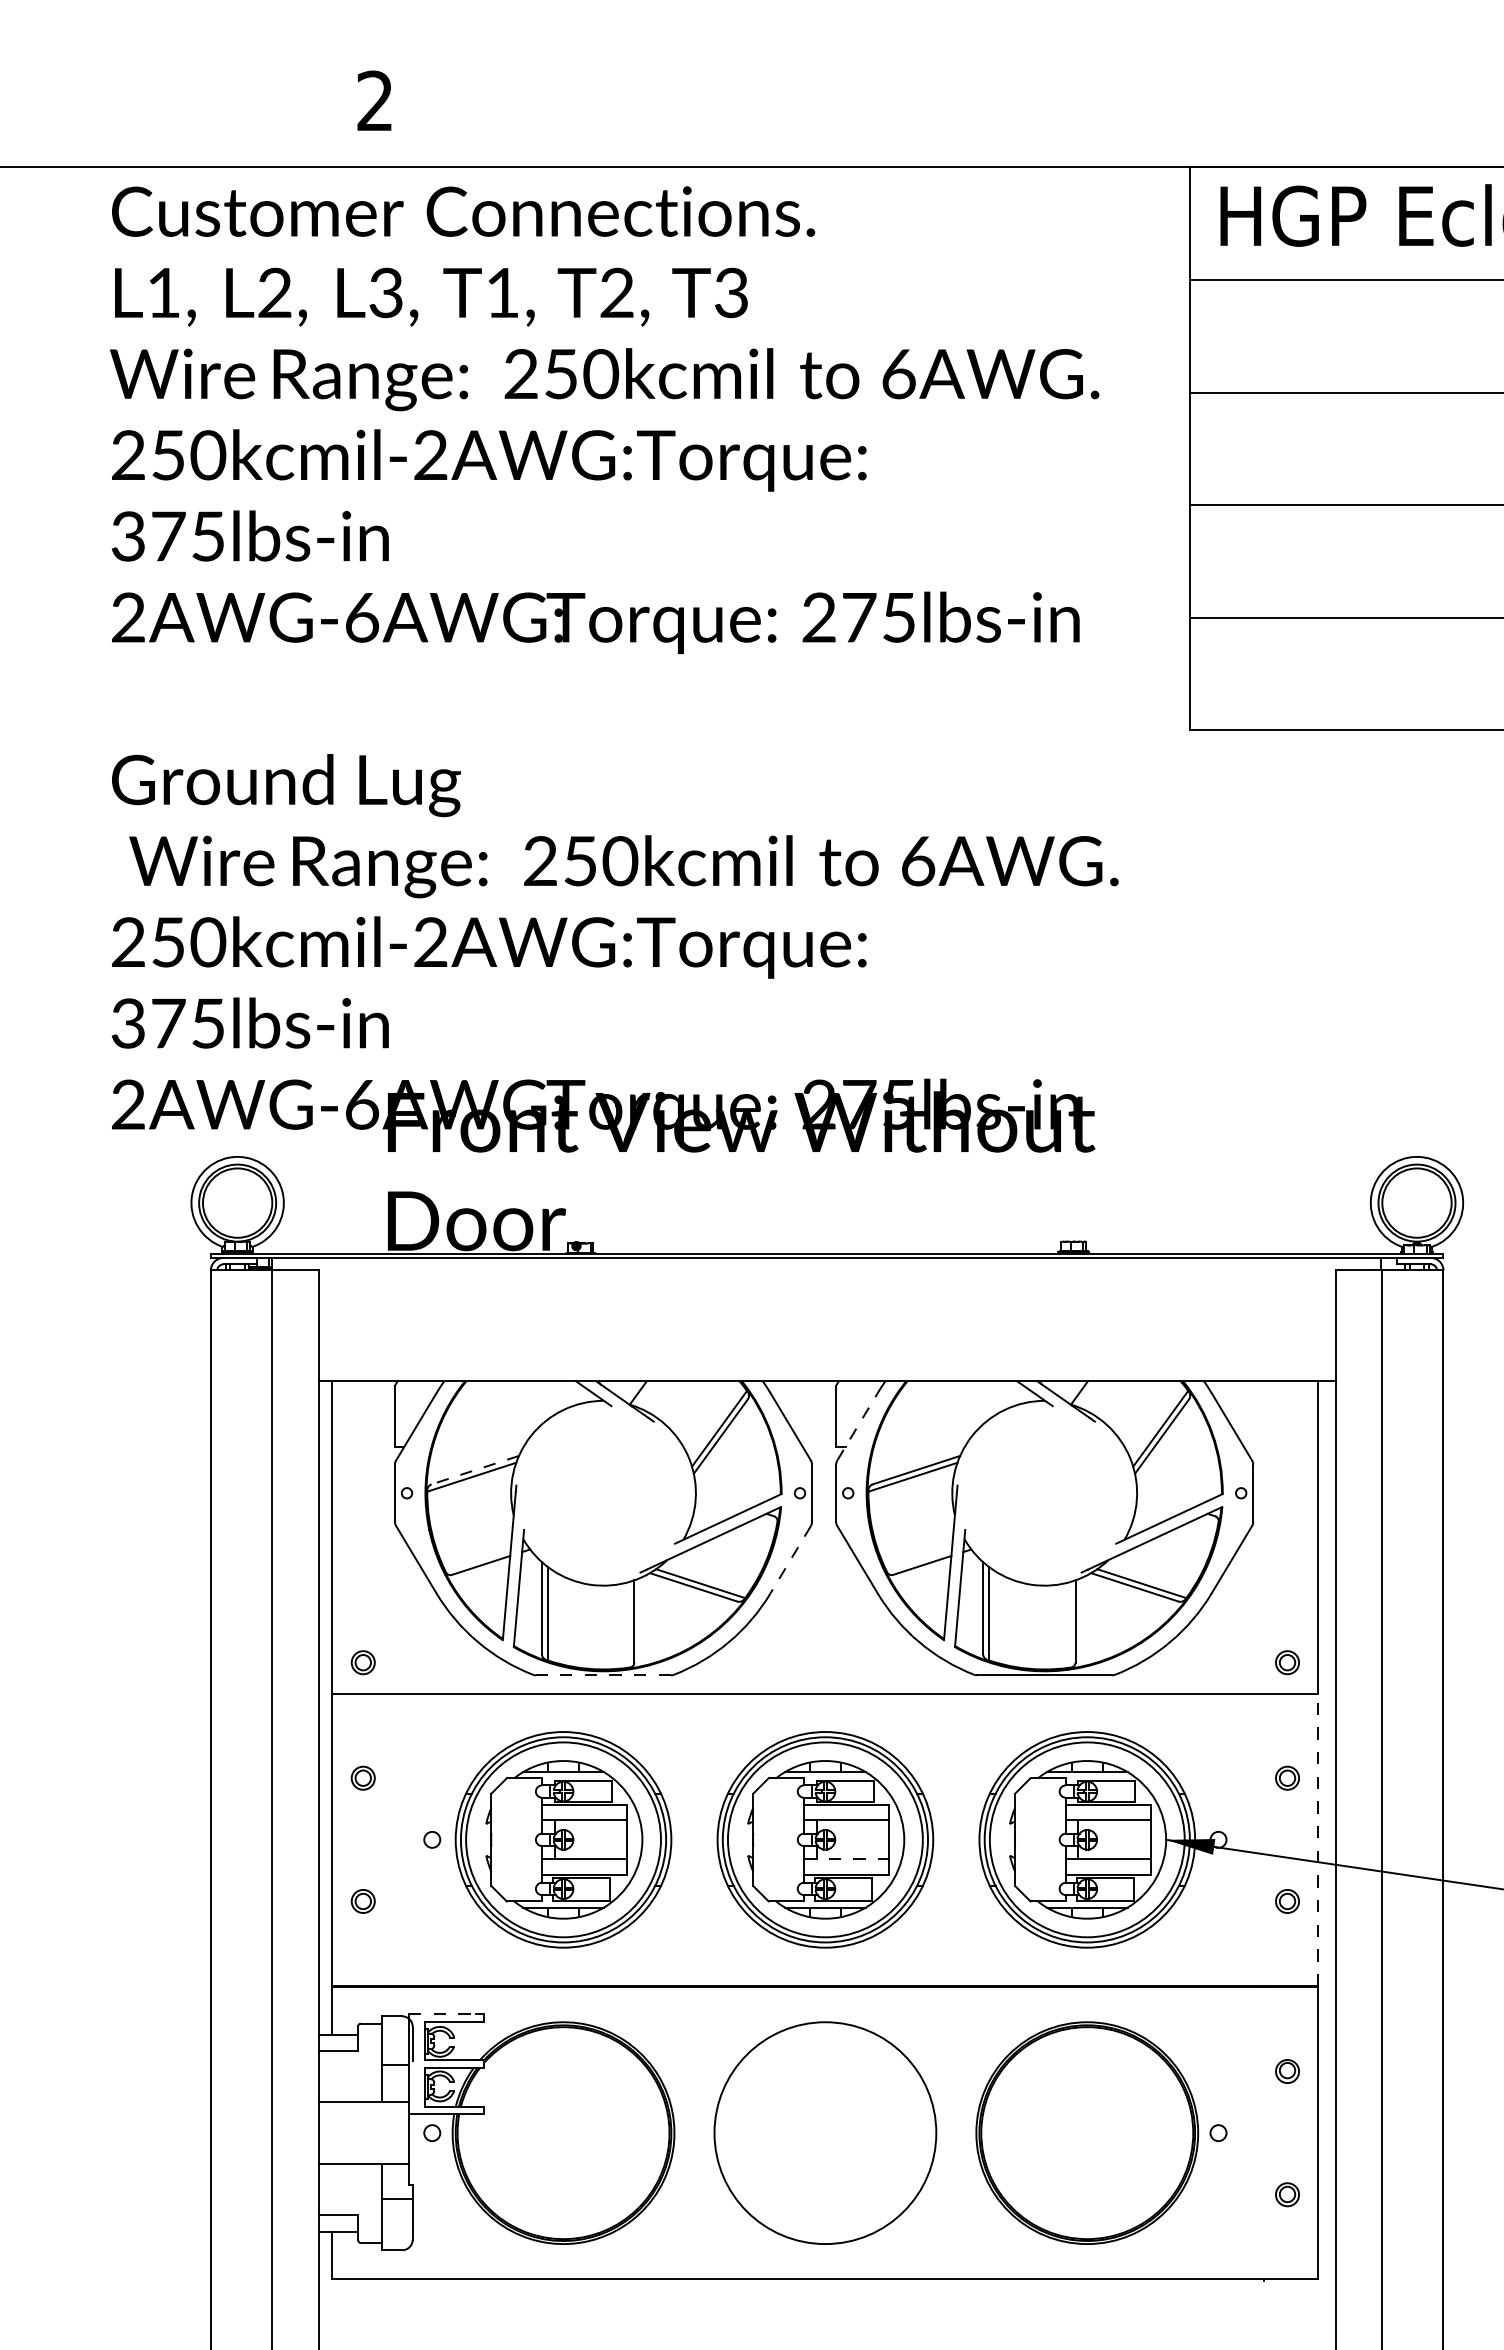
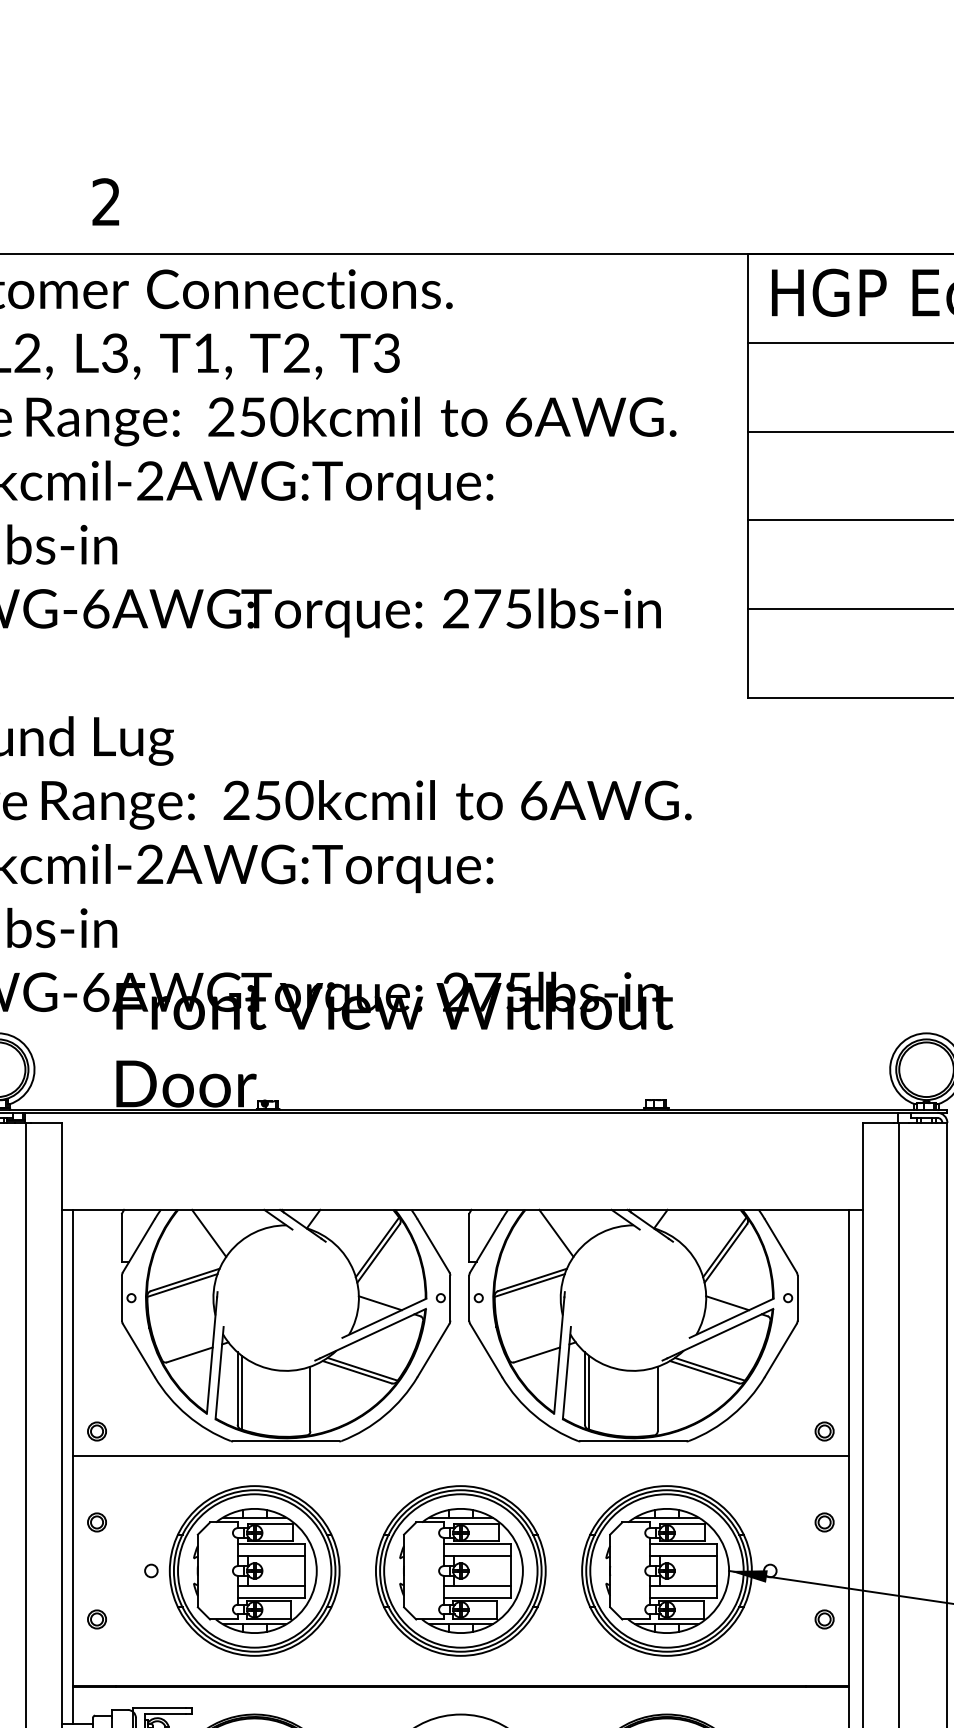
line: (505, 1410) -> (209, 1232), added
line: (946, 1410) -> (556, 1232), added
line: (857, 1426) -> (486, 1245), dashed -> solid
line: (475, 1470) -> (185, 1280), dashed -> solid
line: (722, 1499) -> (379, 1303), added
line: (1164, 1499) -> (727, 1303), added
line: (790, 1560) -> (433, 1351), dashed -> solid
line: (603, 1675) -> (286, 1441), dashed -> solid
line: (1318, 1839) -> (849, 1570), dashed -> solid
line: (846, 1859) -> (477, 1586), dashed -> solid
line: (443, 2014) -> (160, 1708), dashed -> solid

